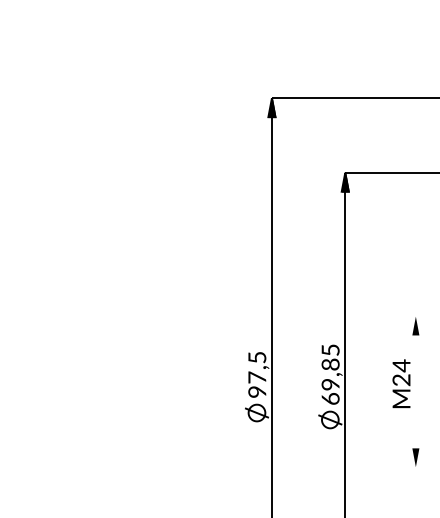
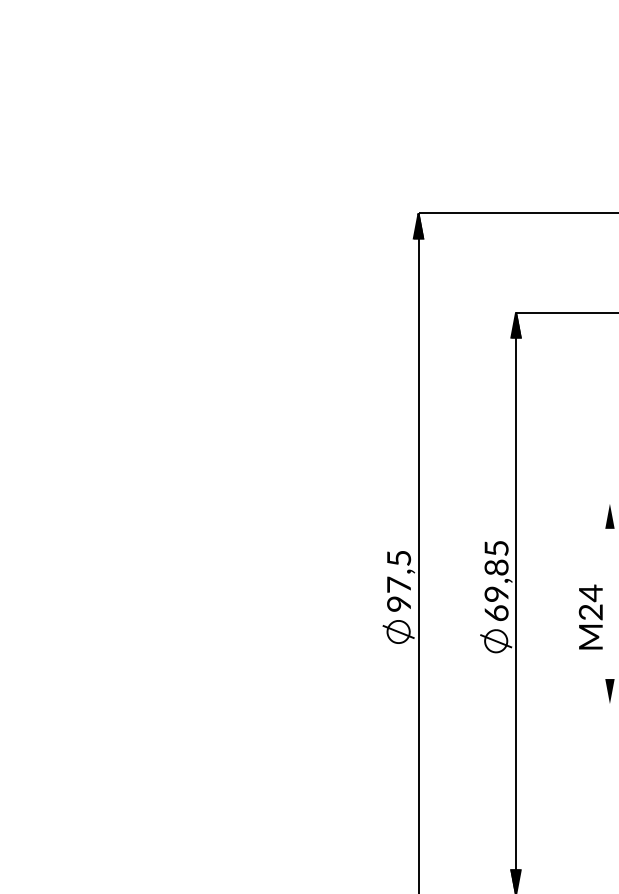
text: (401, 383) -> (590, 616), moved

